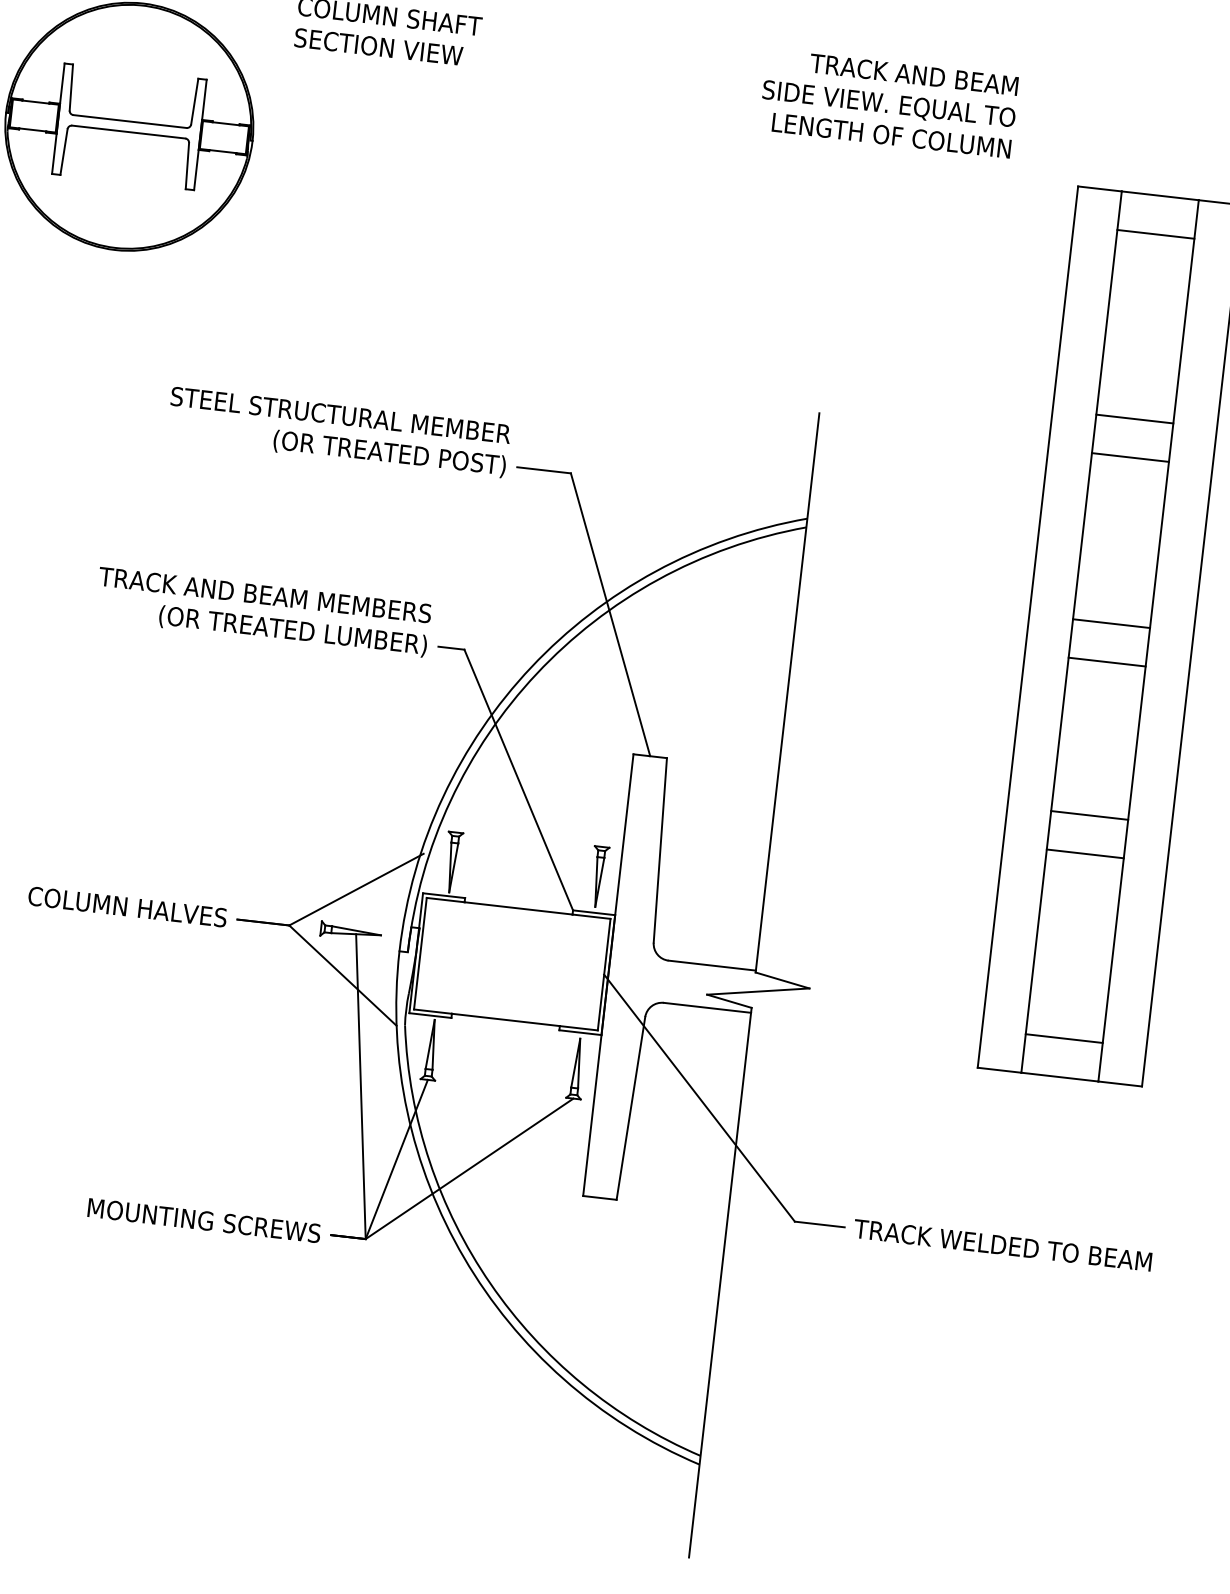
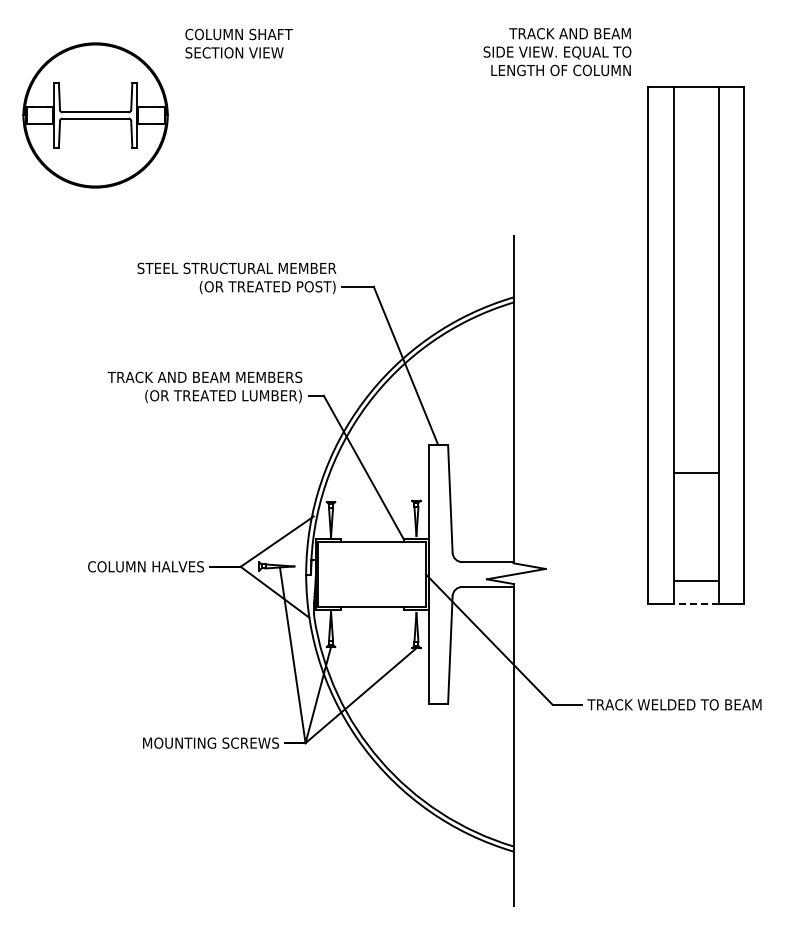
text: (889, 104) -> (557, 52), moved
line: (1154, 234) -> (695, 110), removed
line: (1133, 419) -> (695, 218), removed
line: (1129, 456) -> (695, 240), removed
line: (1110, 624) -> (695, 338), removed
line: (1105, 661) -> (695, 360), removed
line: (1088, 815) -> (695, 450), removed
line: (1060, 1076) -> (696, 603), solid -> dashed

